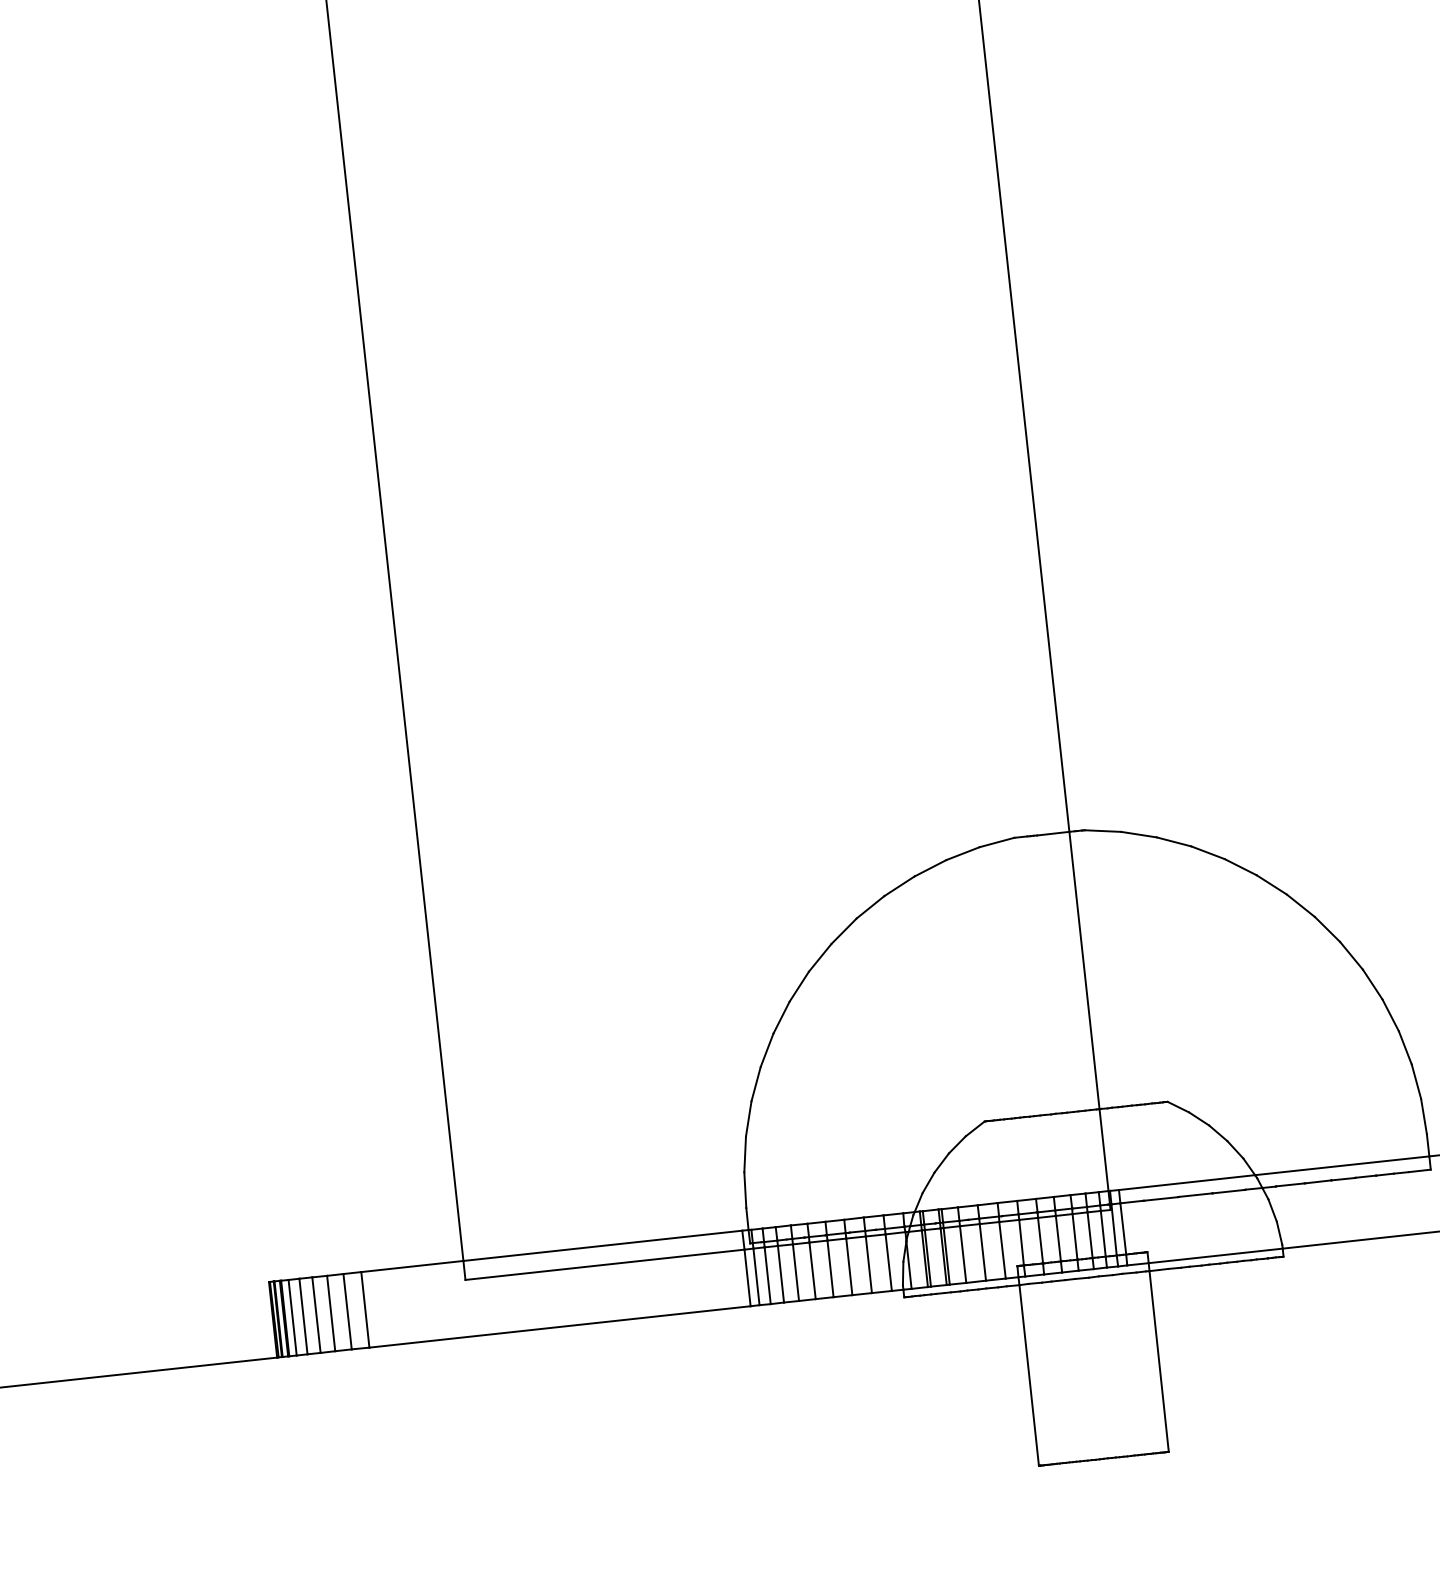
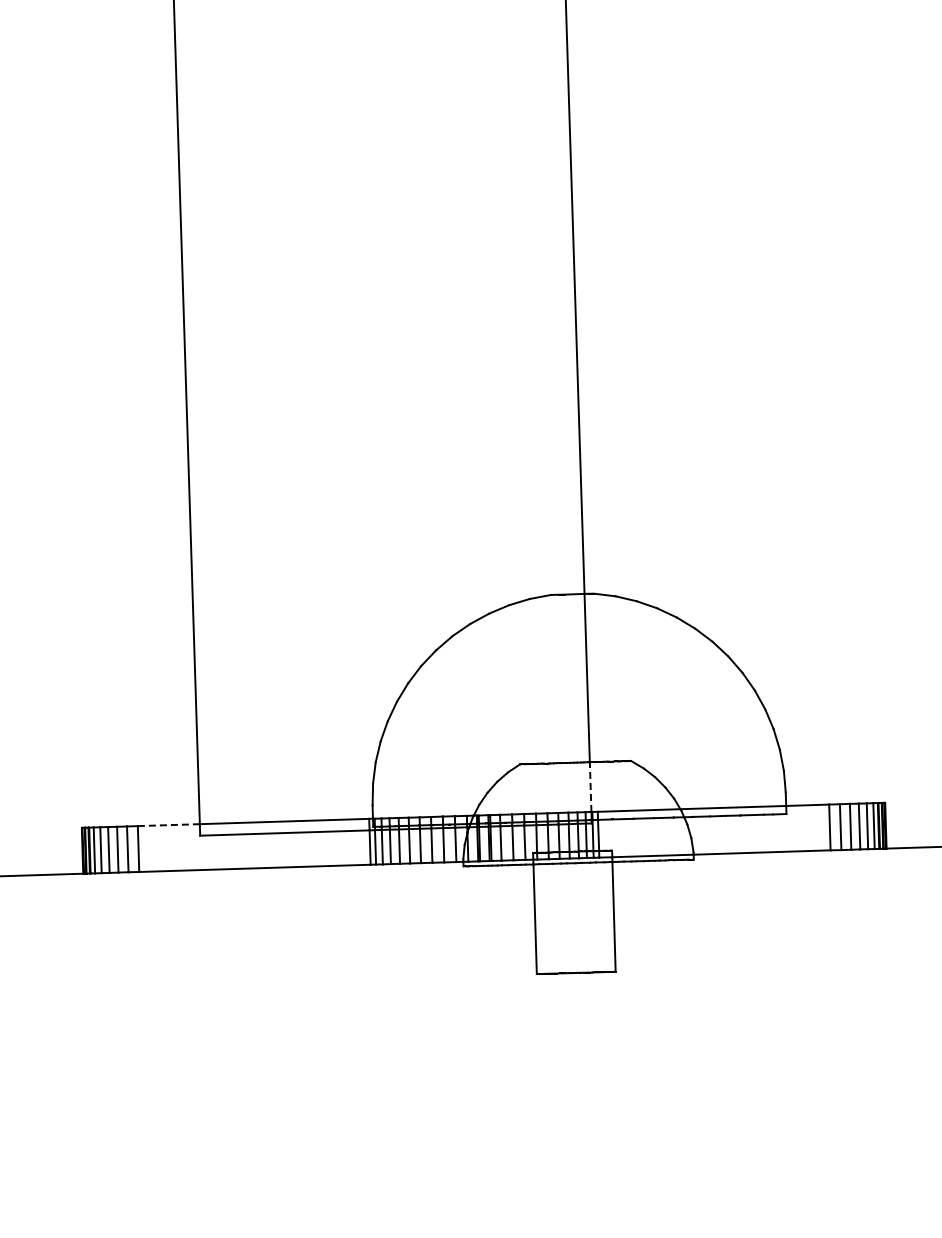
line: (1103, 1150) -> (590, 787), solid -> dashed
line: (411, 1267) -> (168, 825), solid -> dashed

